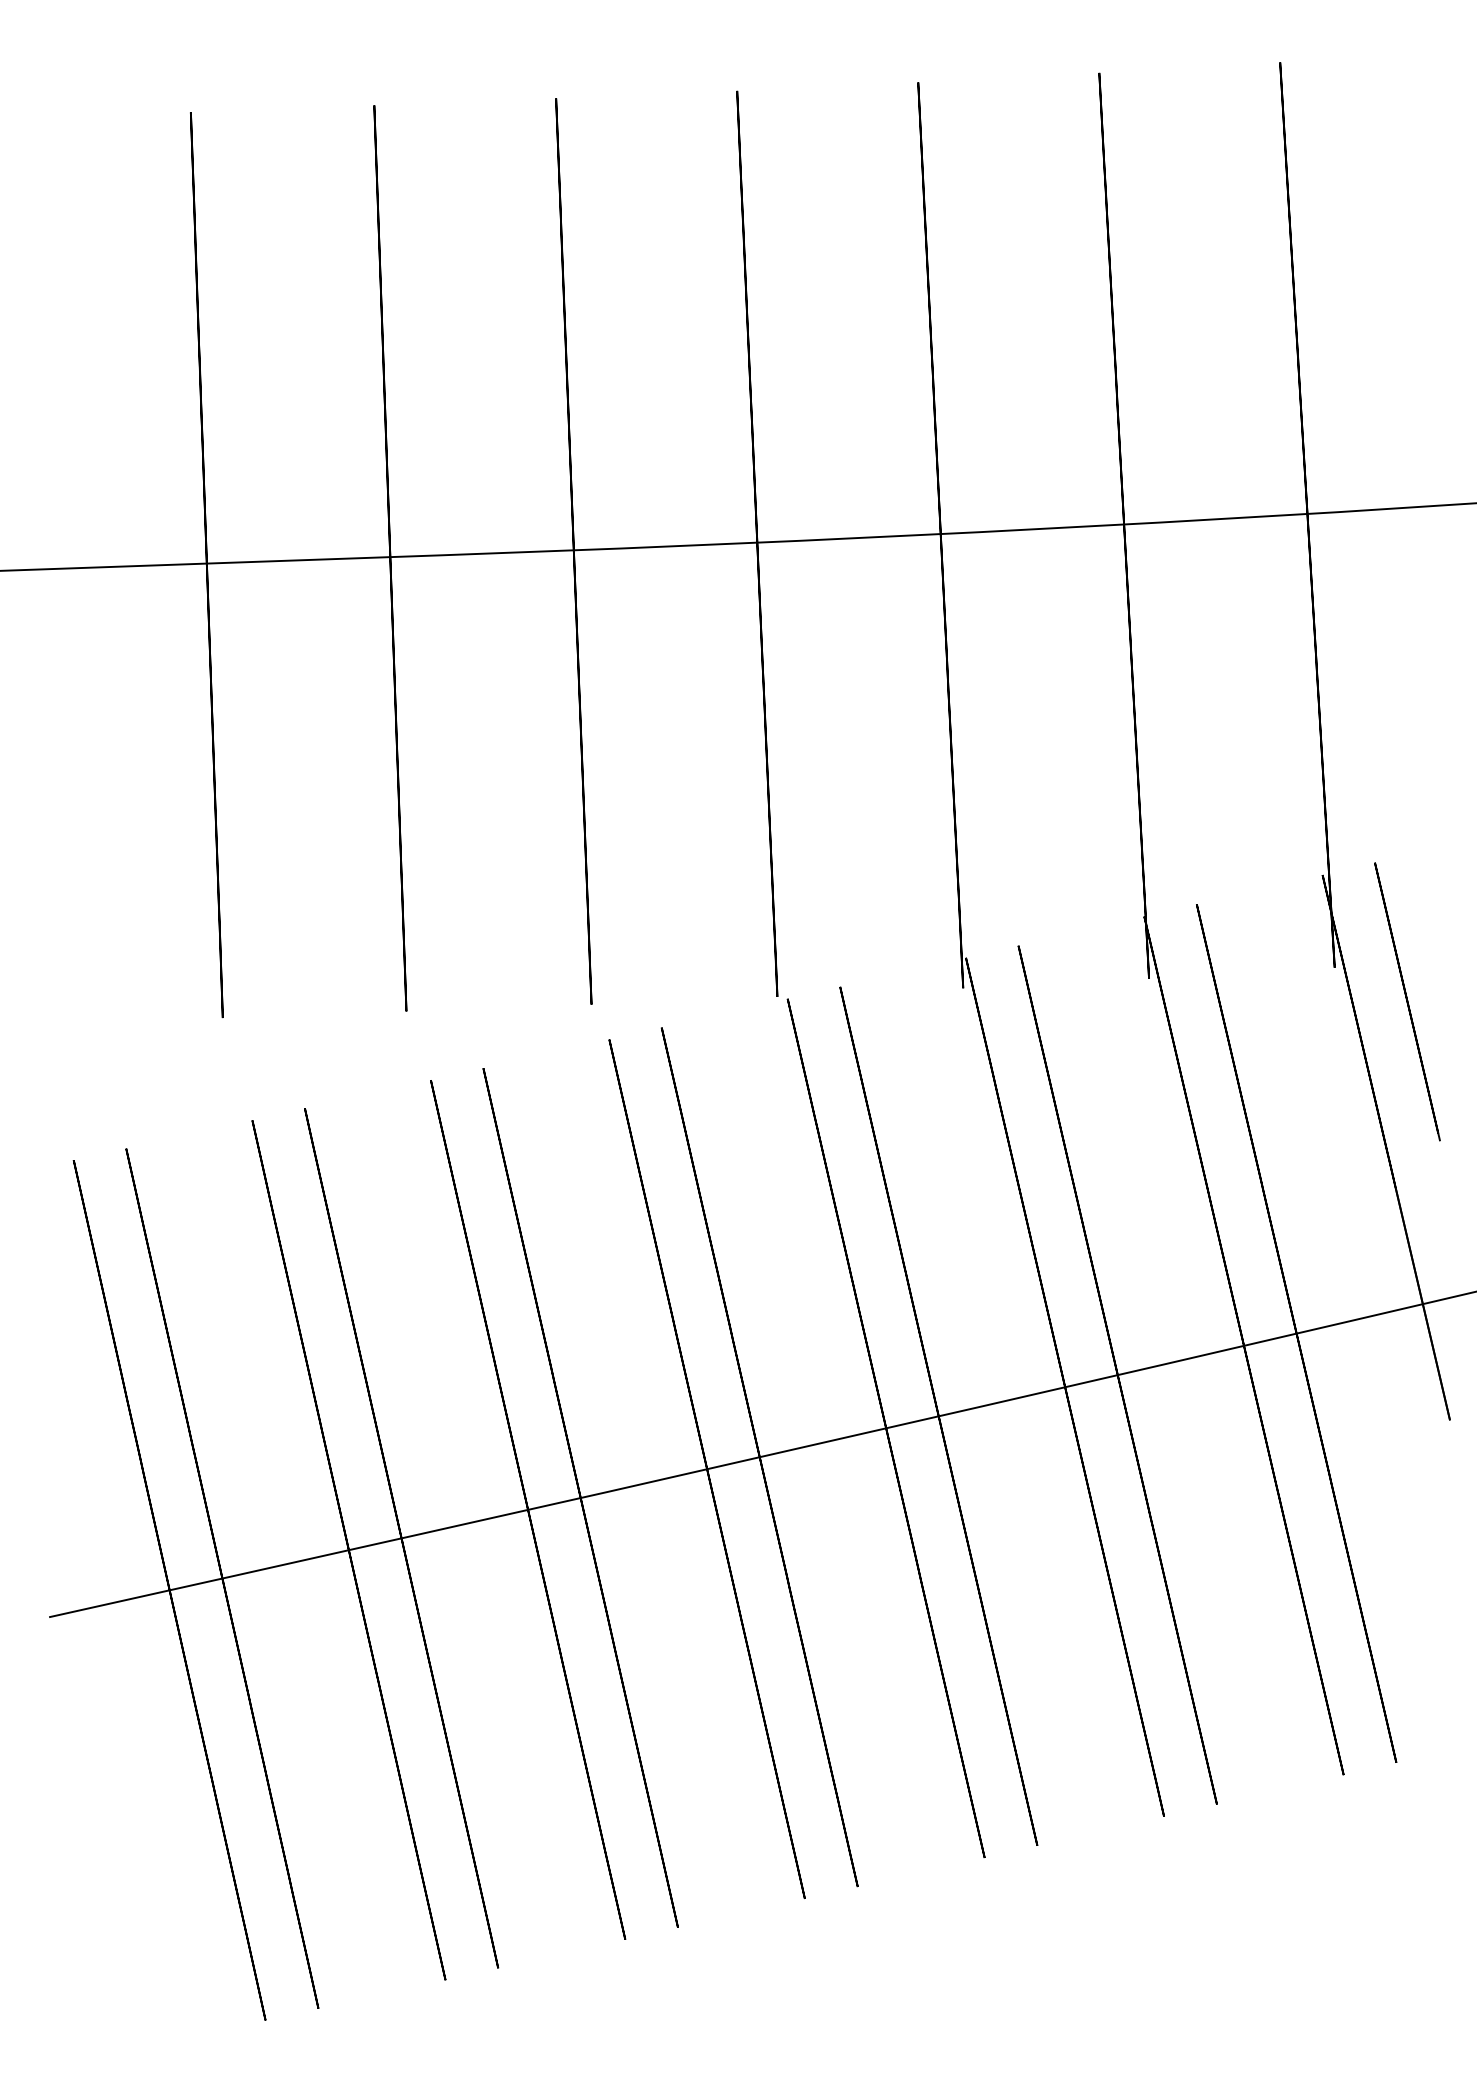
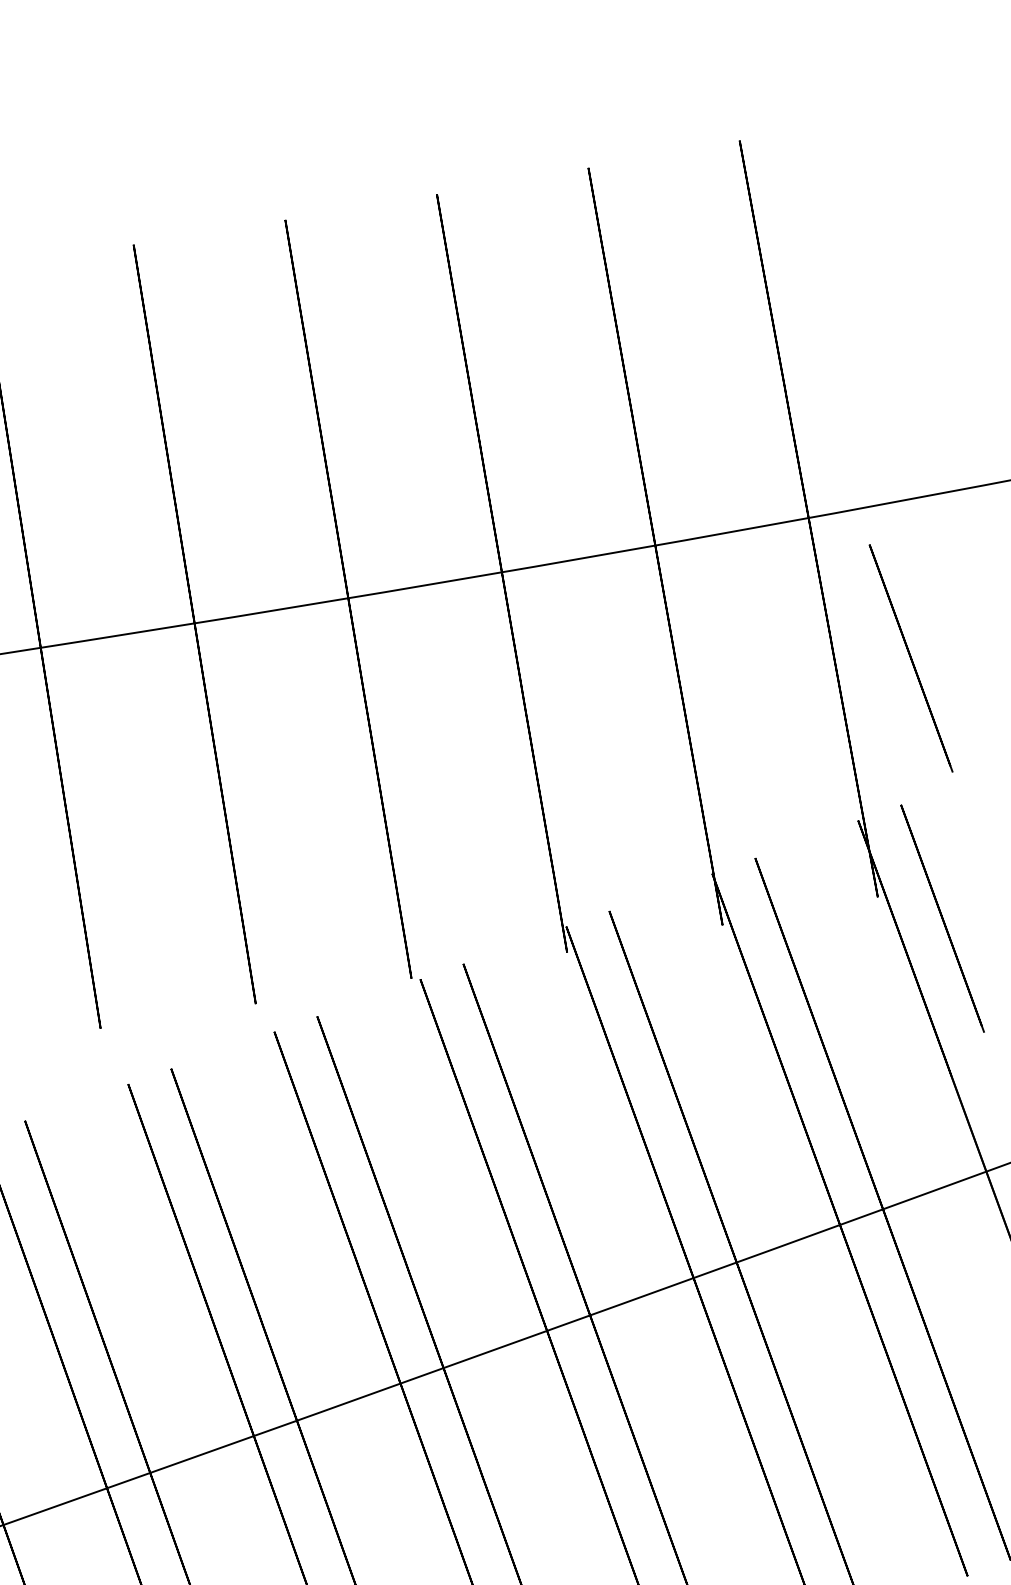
line: (1407, 692) -> (911, 658), added

